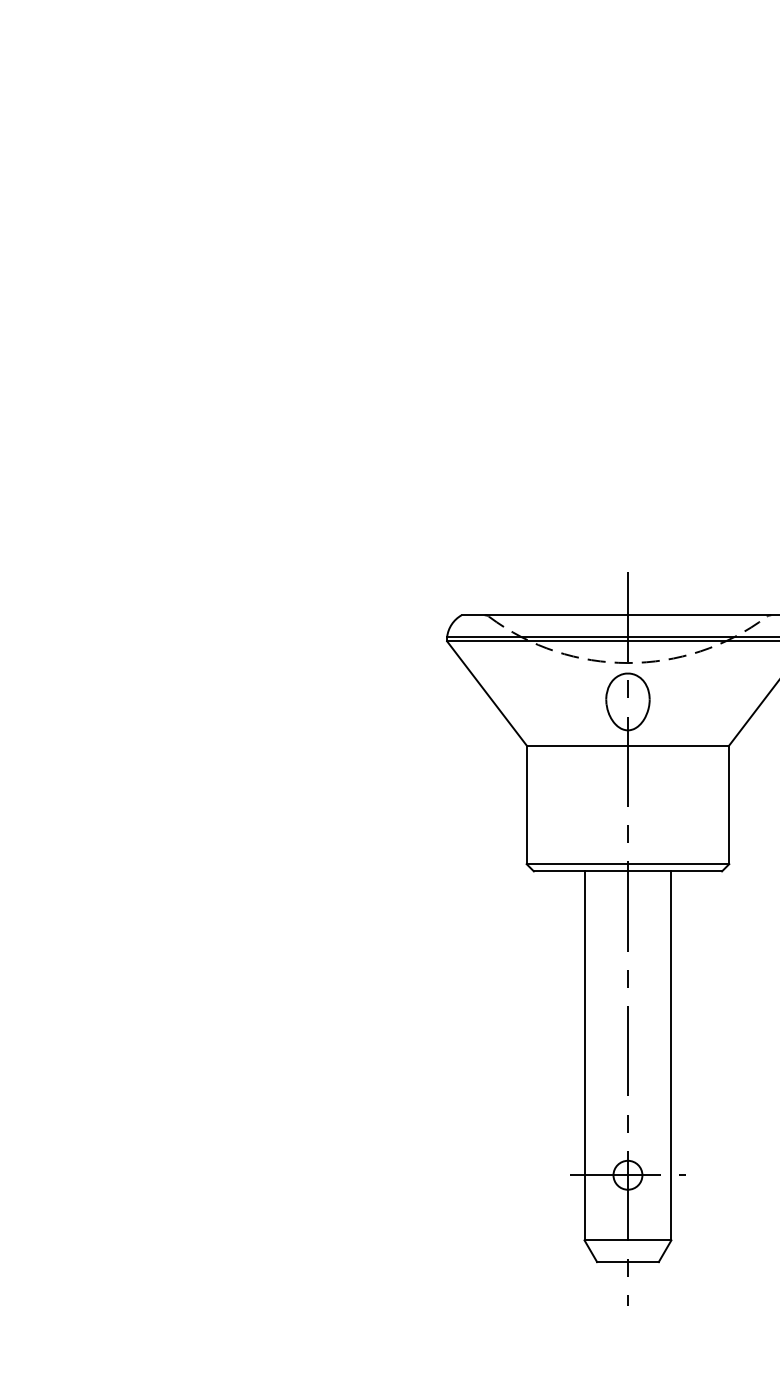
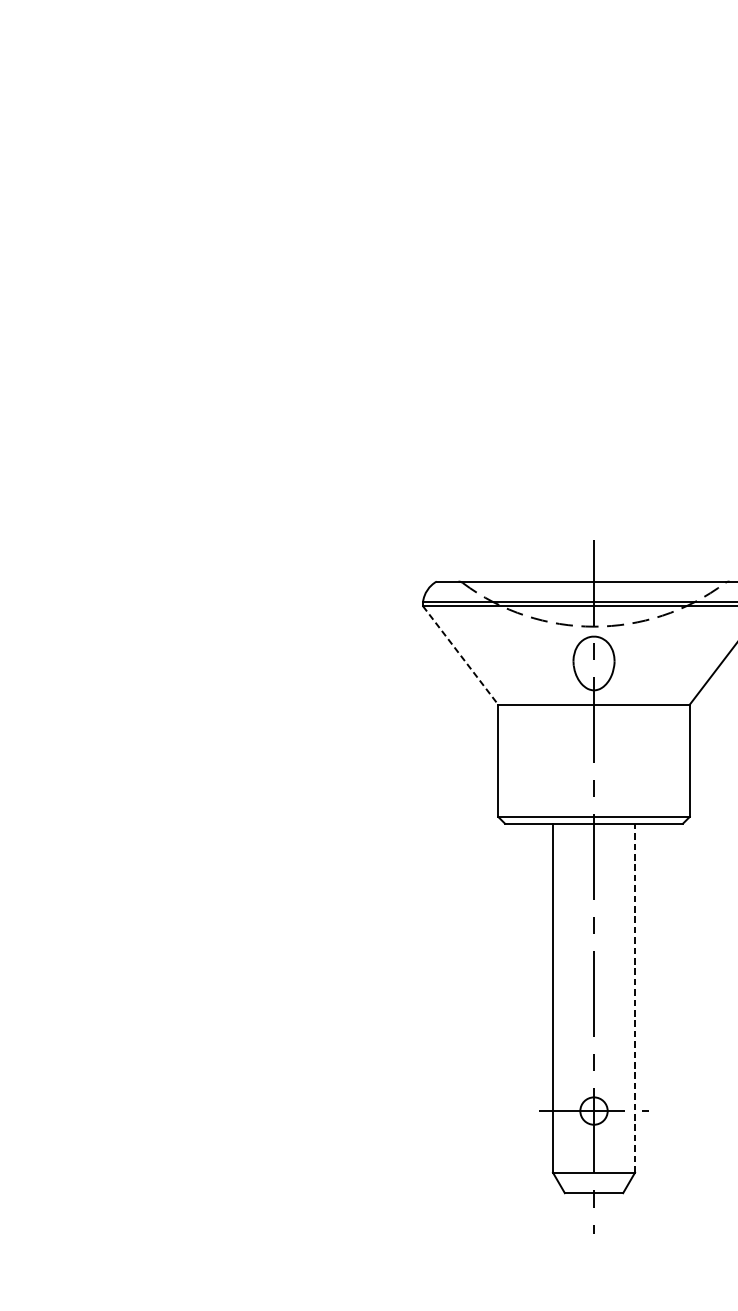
line: (486, 693) -> (460, 655), solid -> dashed
line: (671, 1055) -> (635, 997), solid -> dashed

